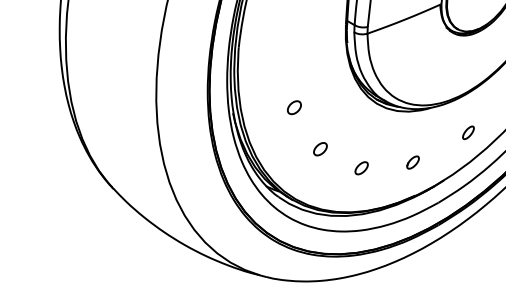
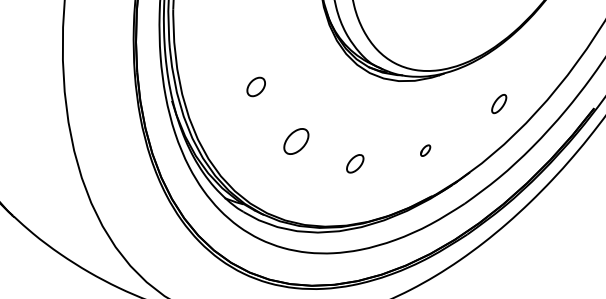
part: (320, 149) -> (296, 142), size x1.4
part: (412, 162) -> (424, 150), size x0.6

